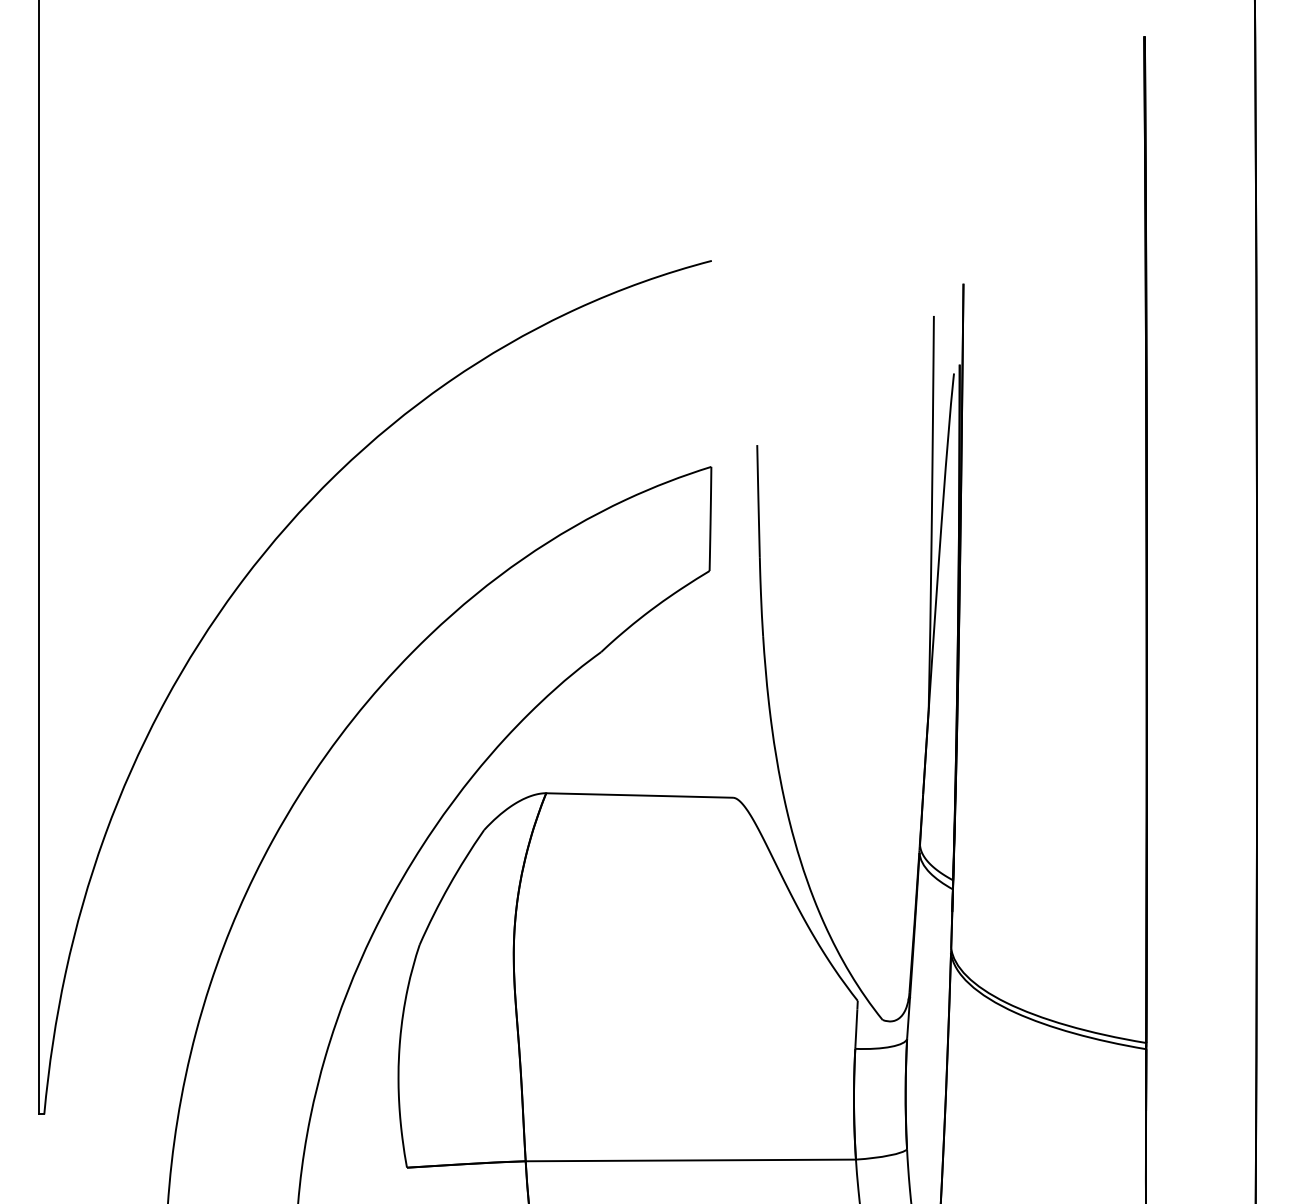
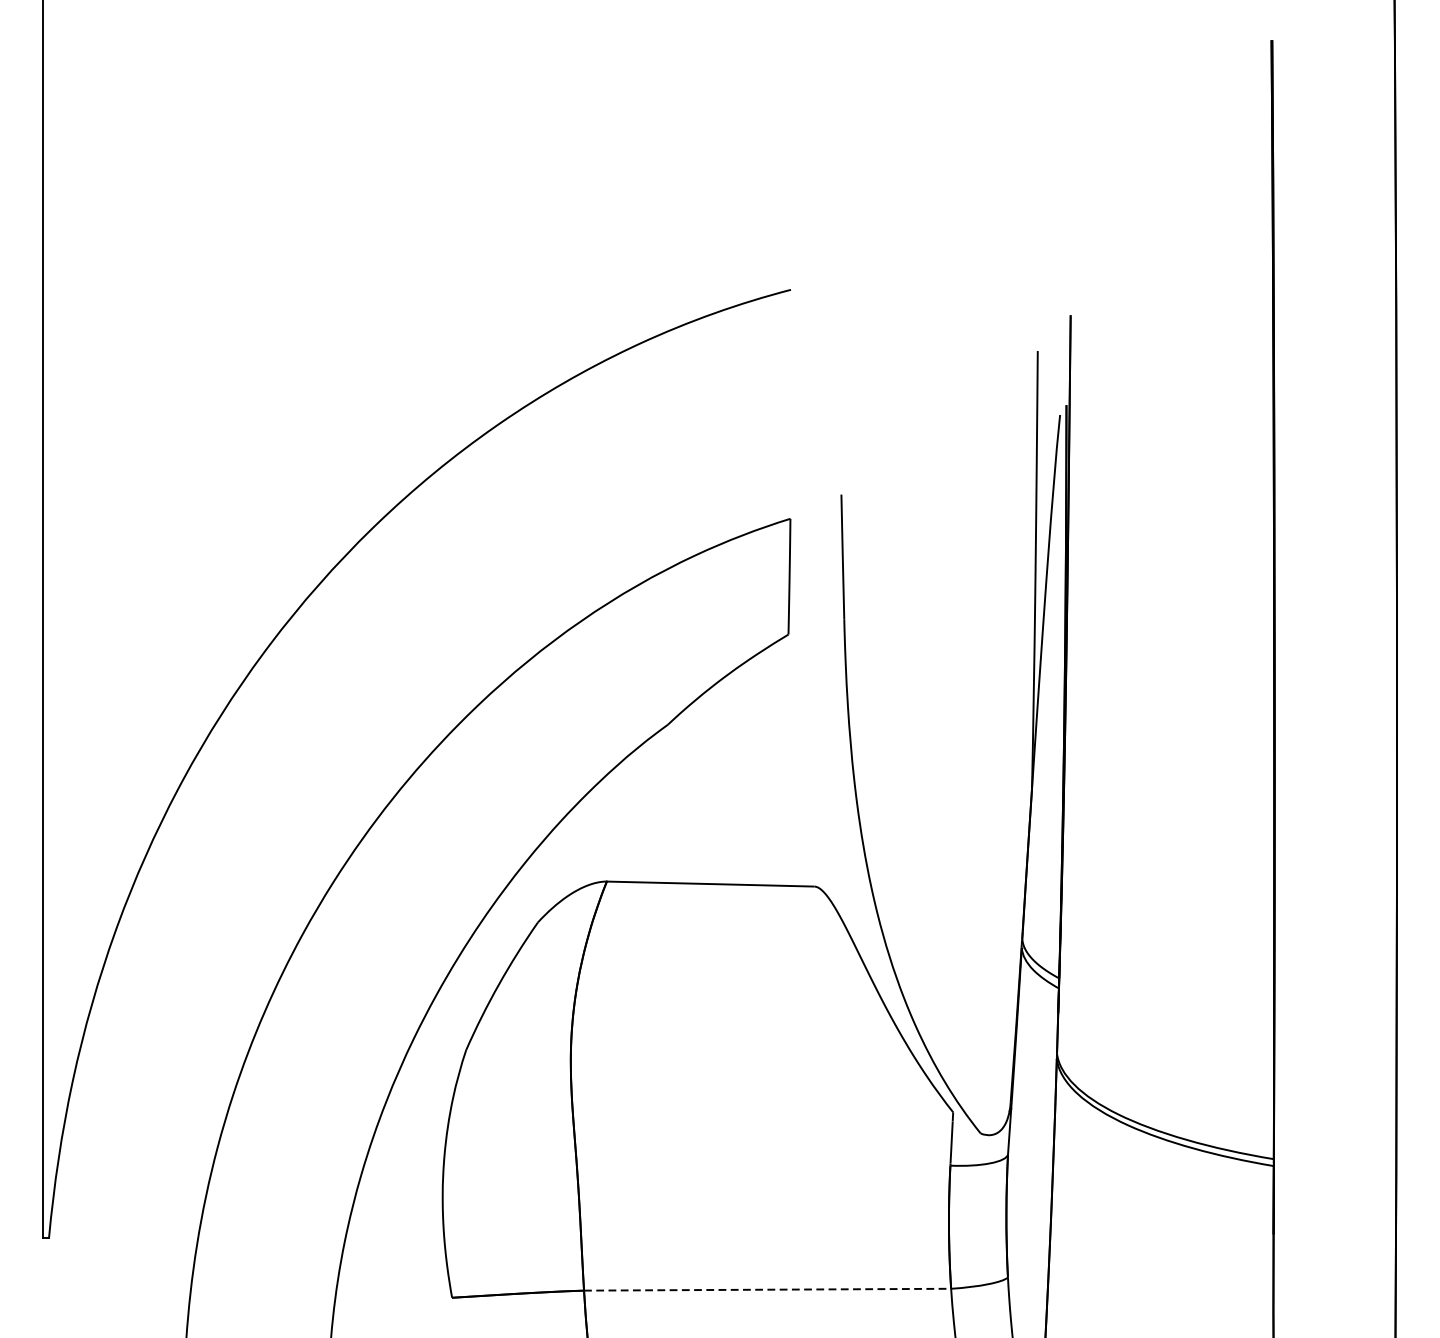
line: (691, 1160) -> (768, 1289), solid -> dashed

